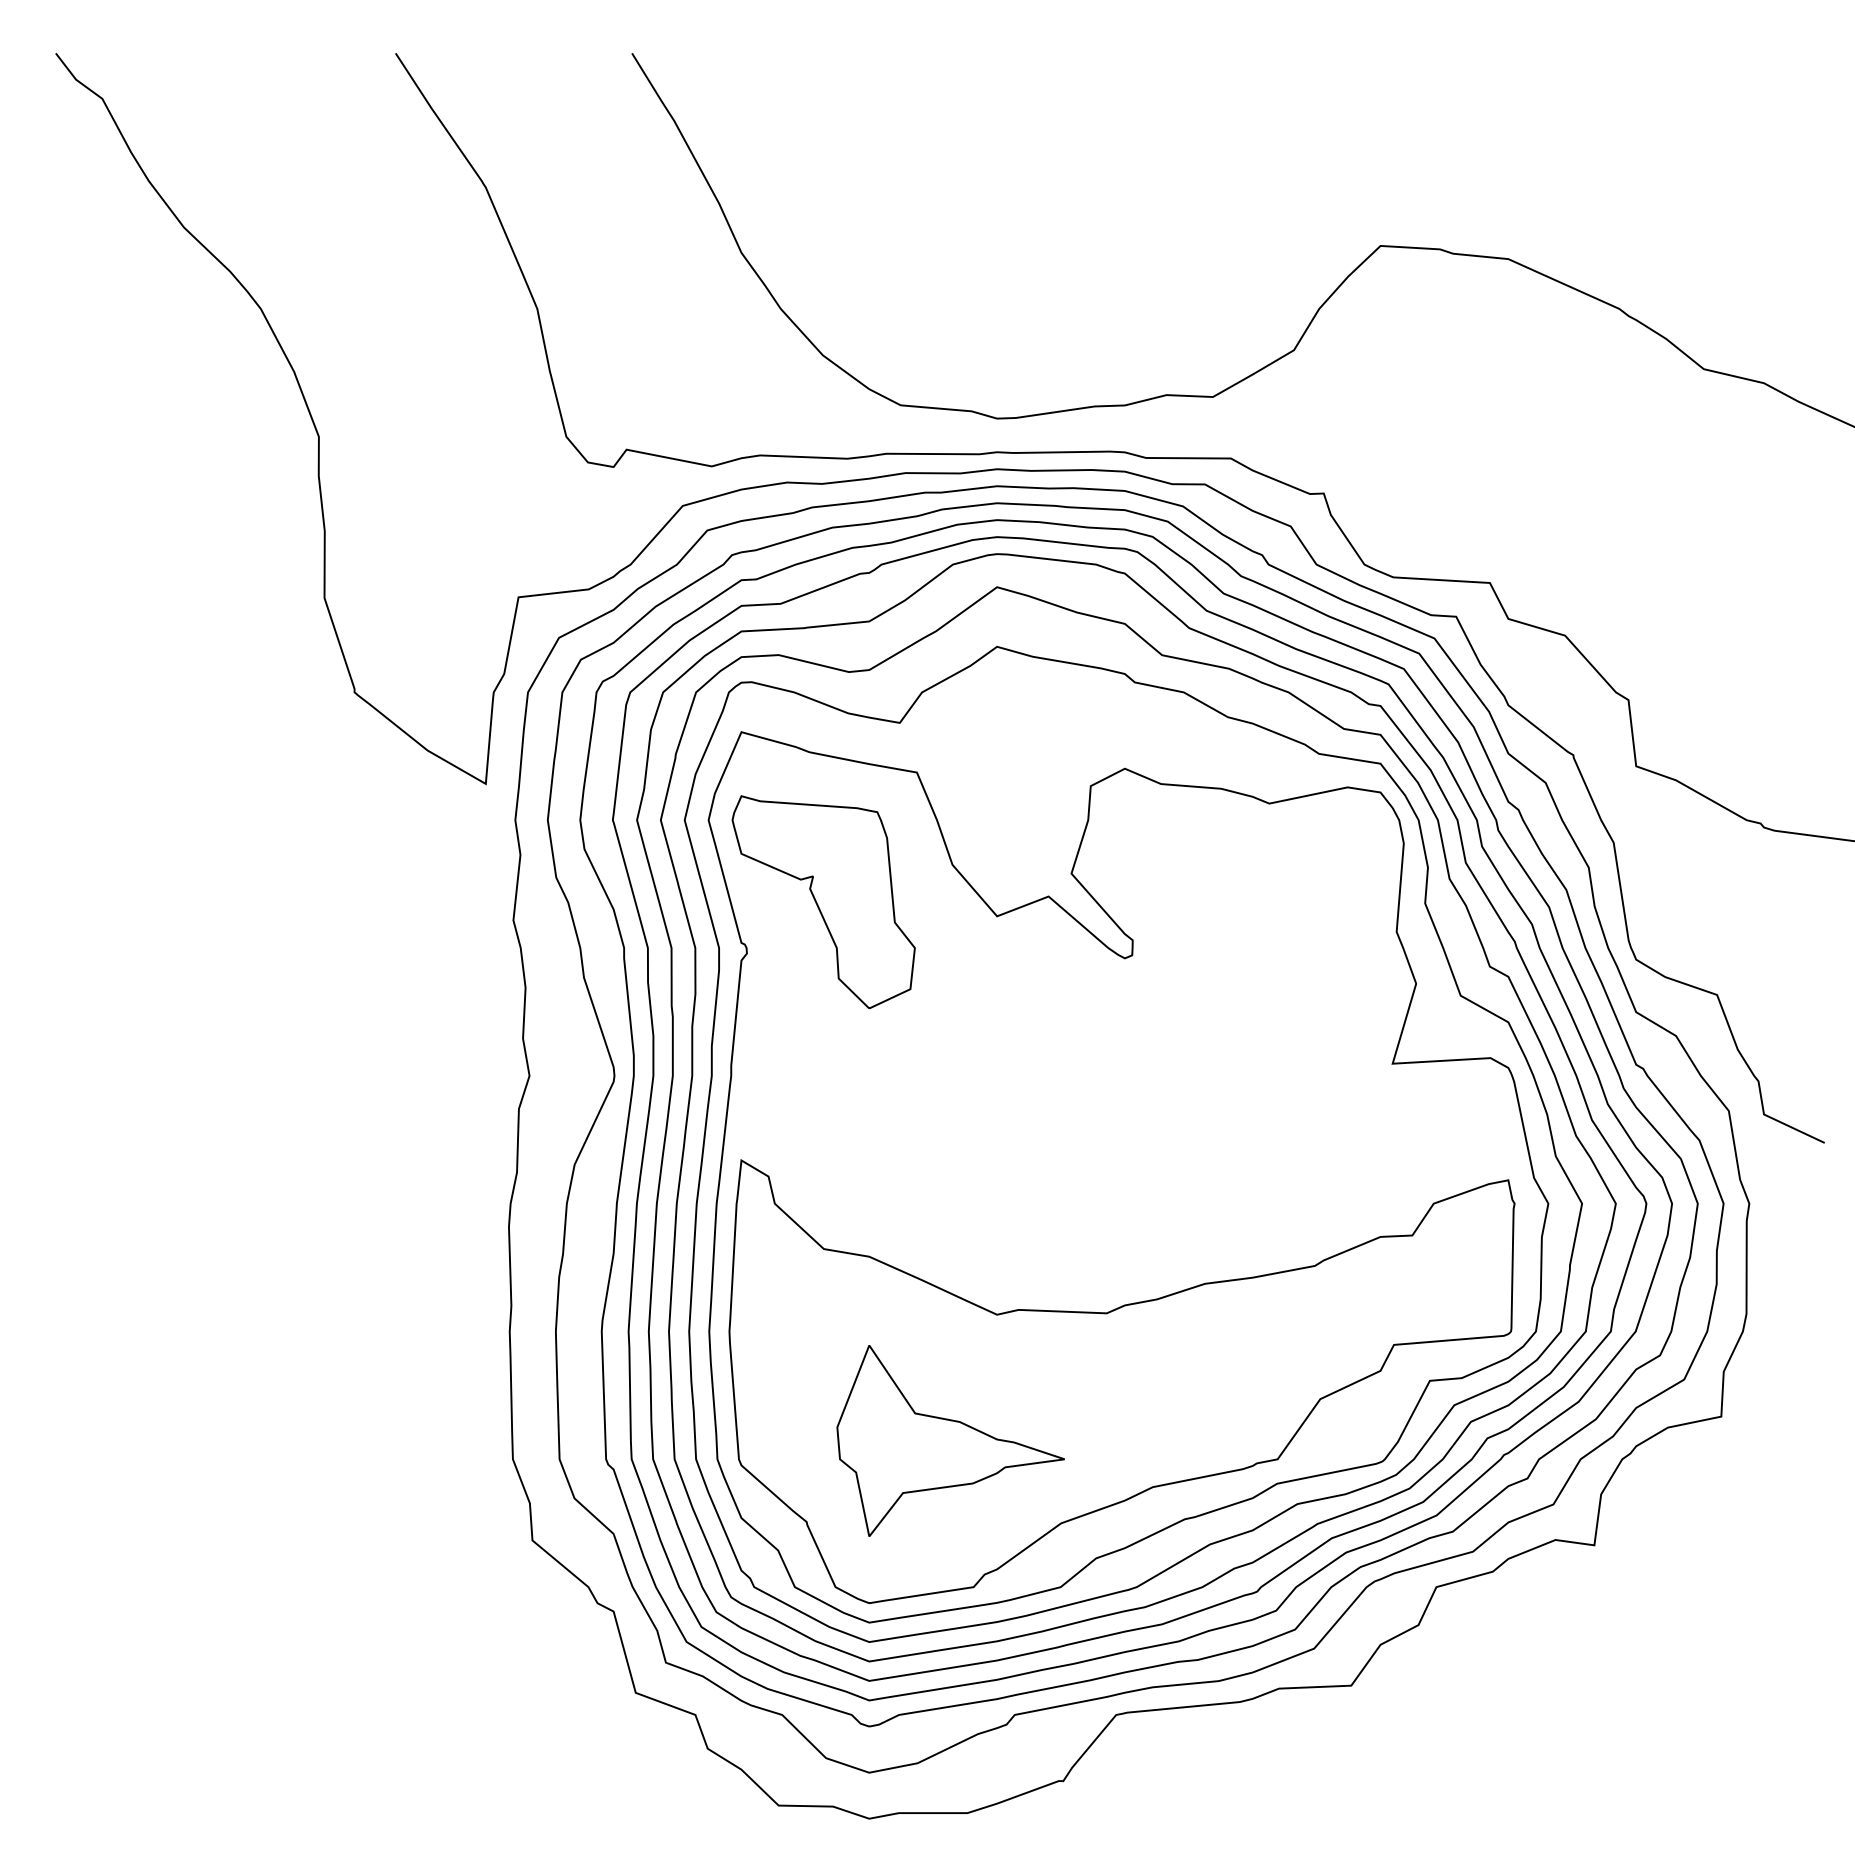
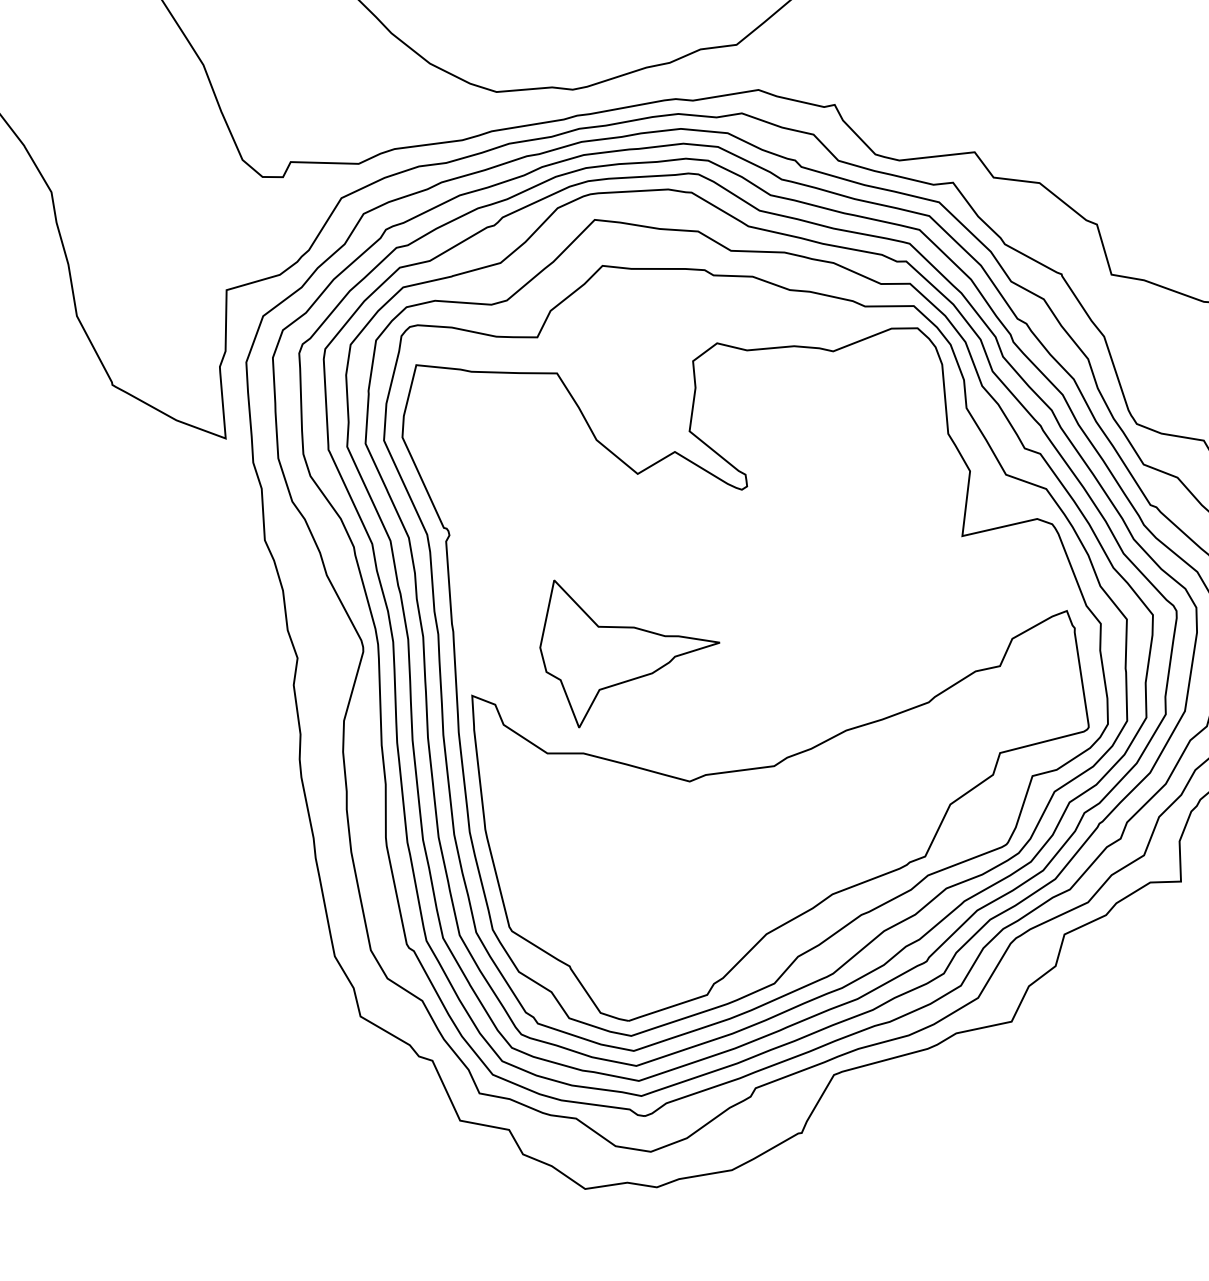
part: (823, 902) -> (501, 485), removed
part: (950, 1440) -> (629, 643), moved

